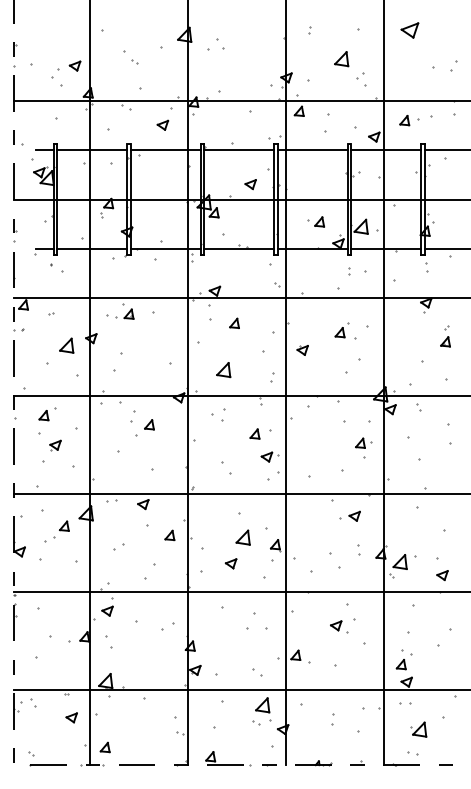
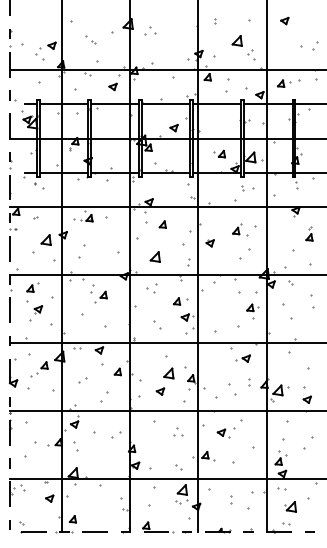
part: (409, 29) -> (284, 20), size x0.62
part: (257, 621) -> (178, 431), size x0.62
part: (341, 625) -> (225, 432), moved

